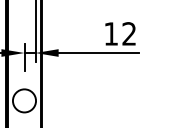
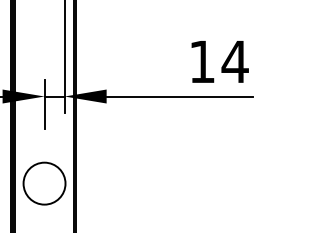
text: (128, 33) -> (233, 61), 12 -> 14

